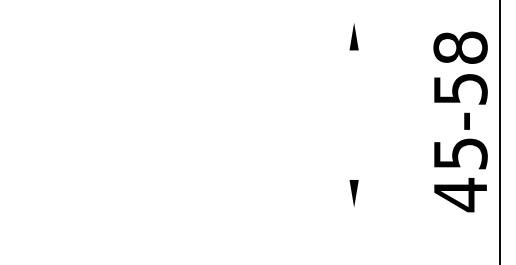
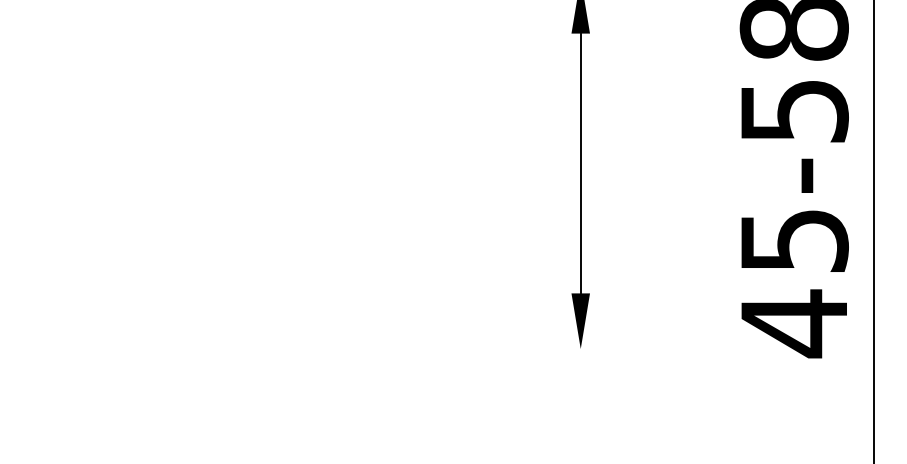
line: (354, 114) -> (581, 162), added

